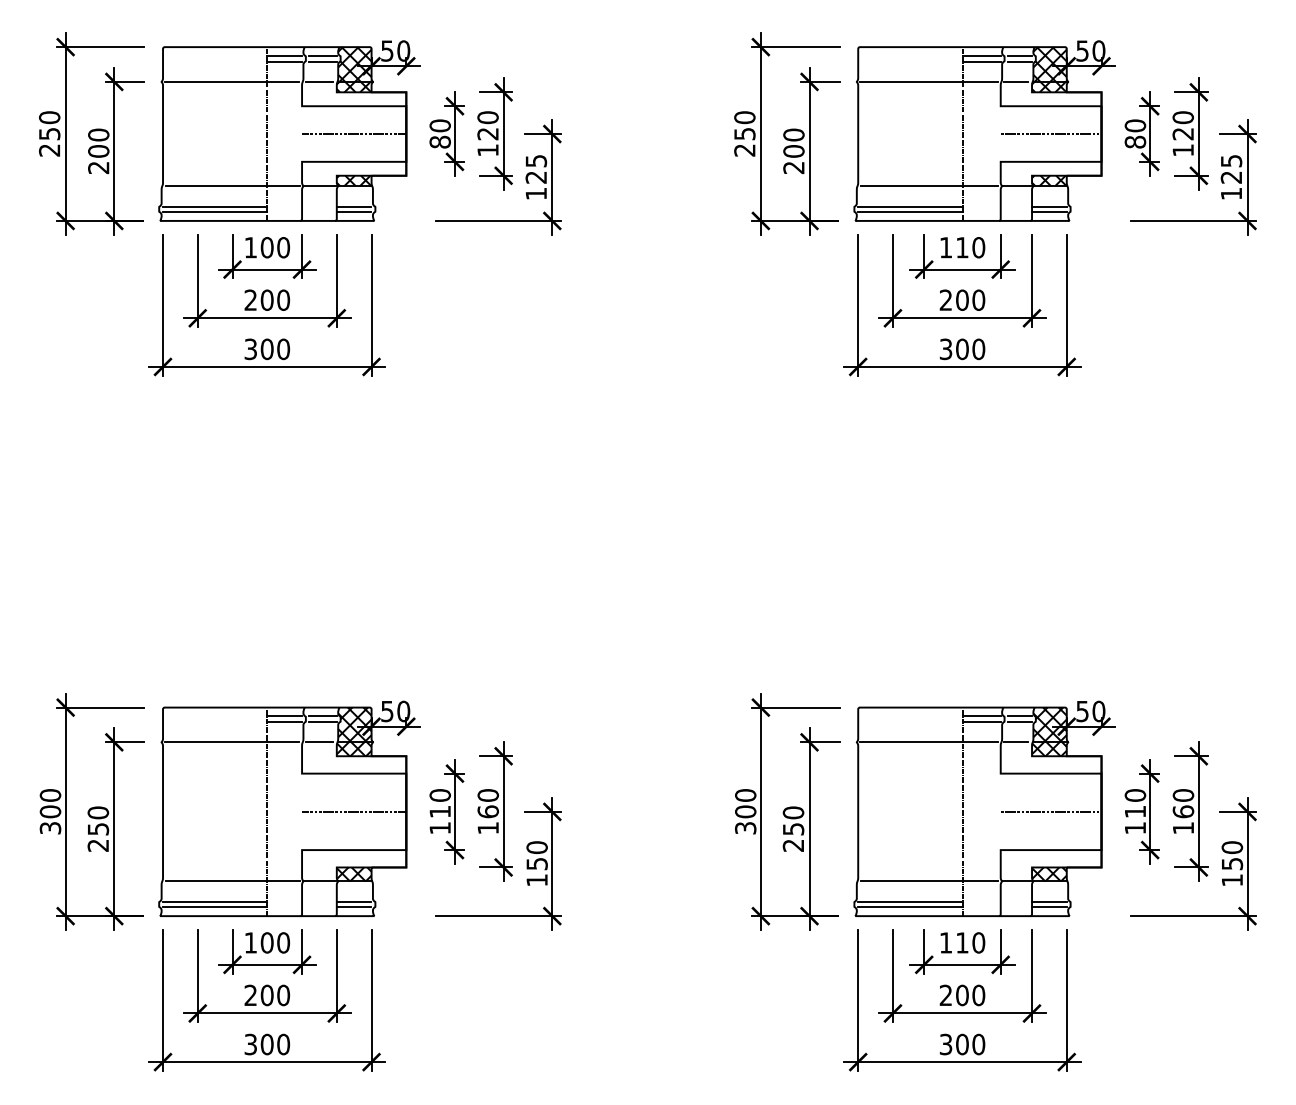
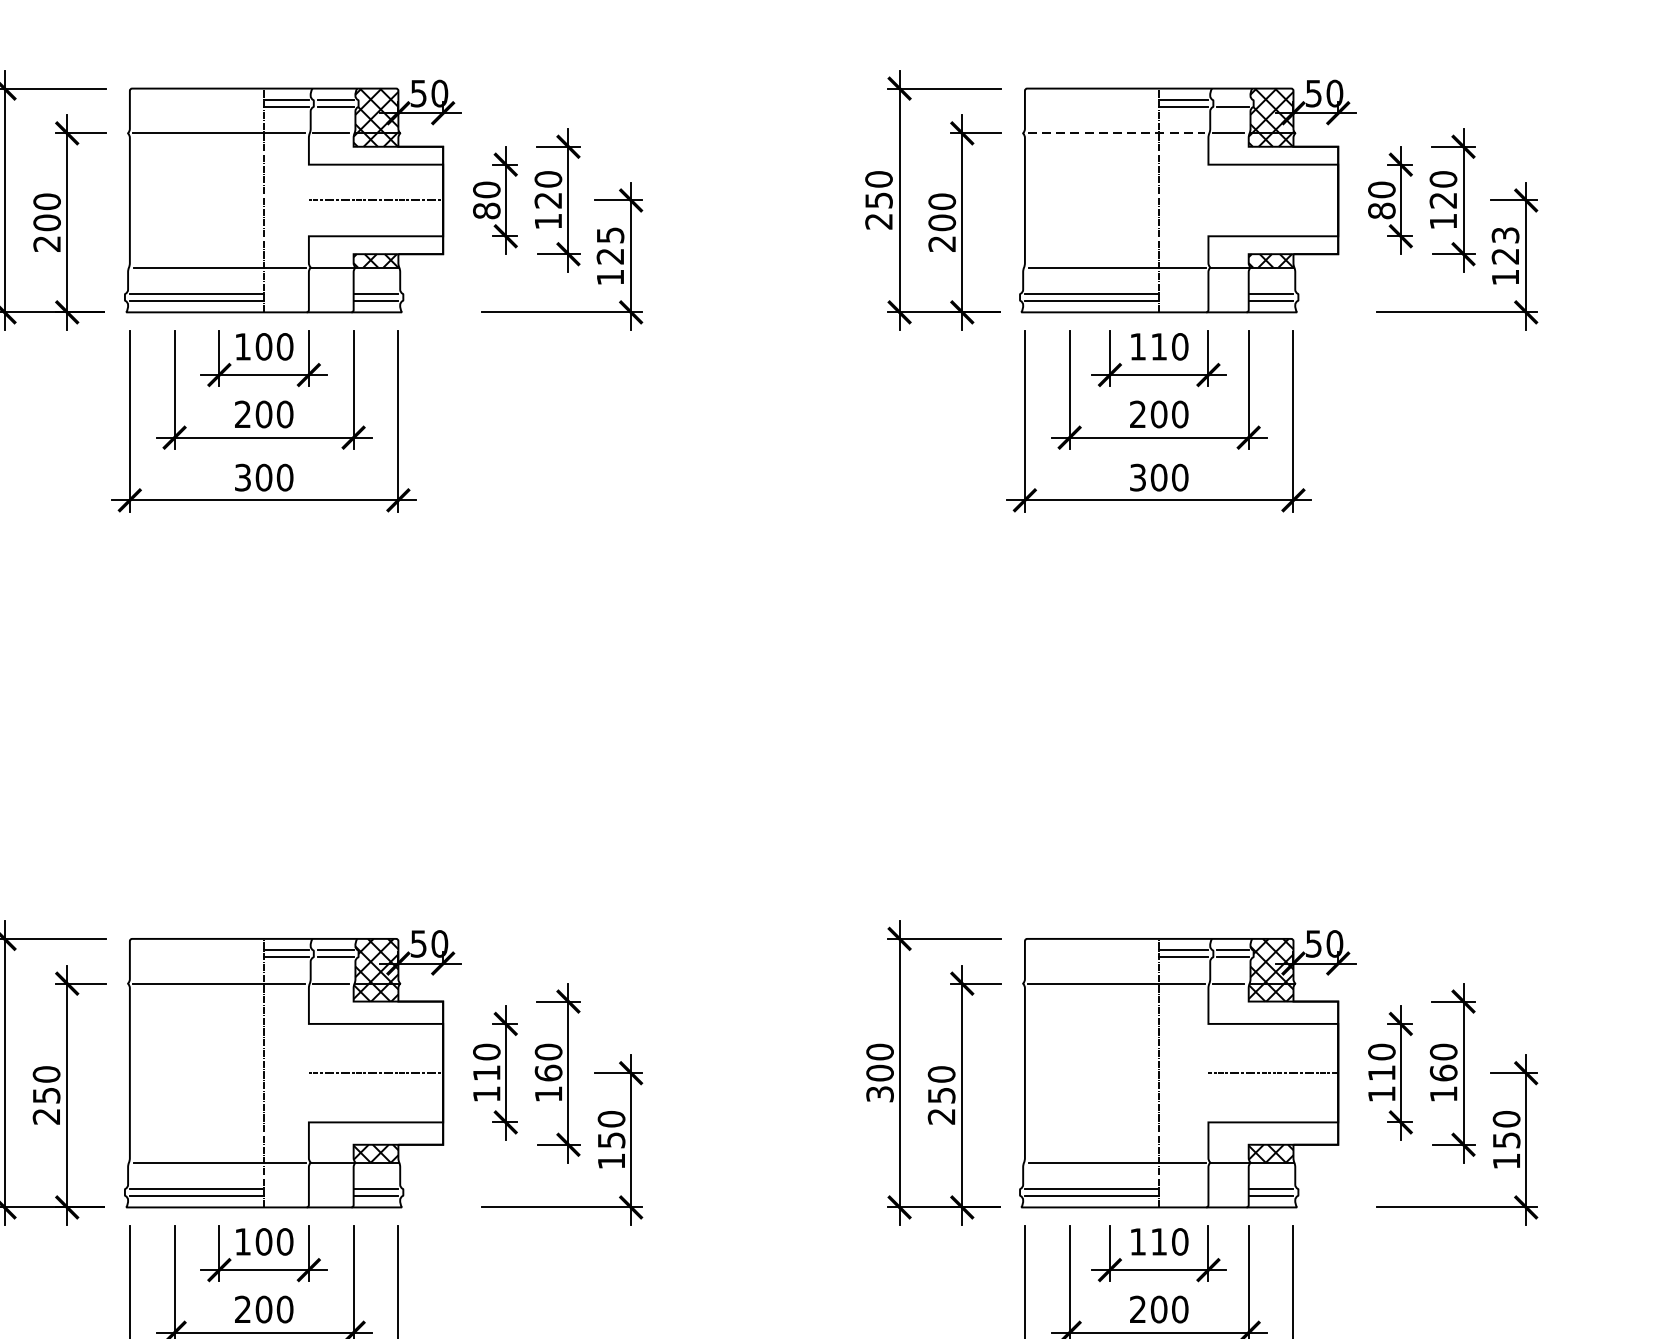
line: (1019, 56) -> (1232, 100), removed
line: (929, 81) -> (1116, 132), solid -> dashed
line: (1050, 134) -> (1272, 201), removed
text: (1230, 160) -> (1504, 234), 125 -> 123

